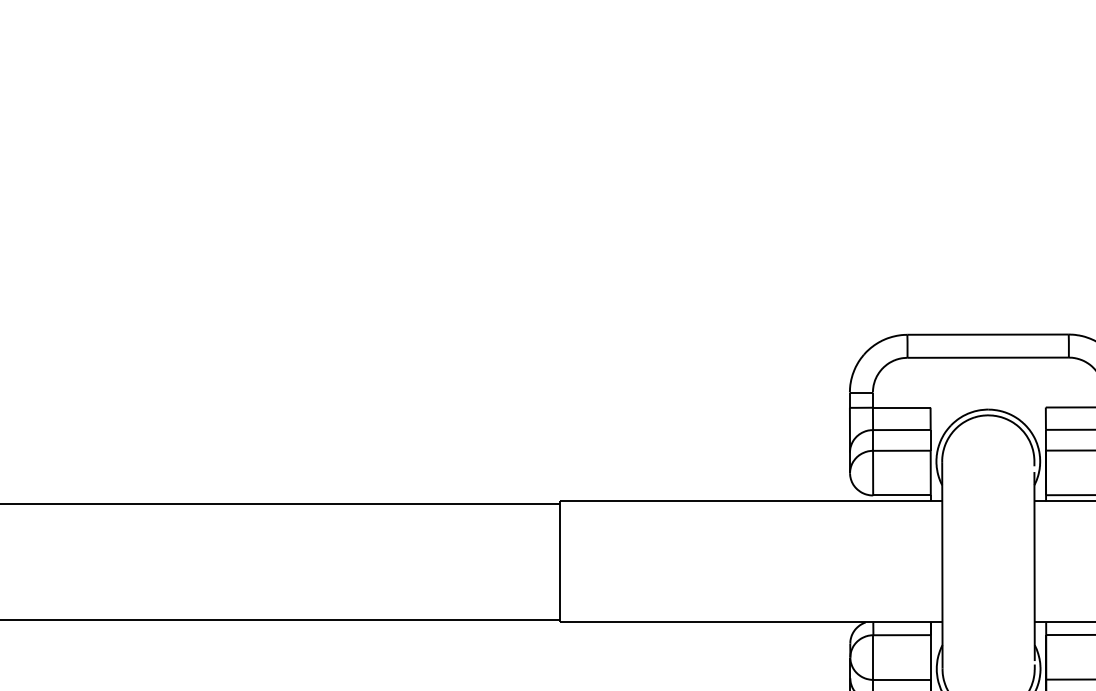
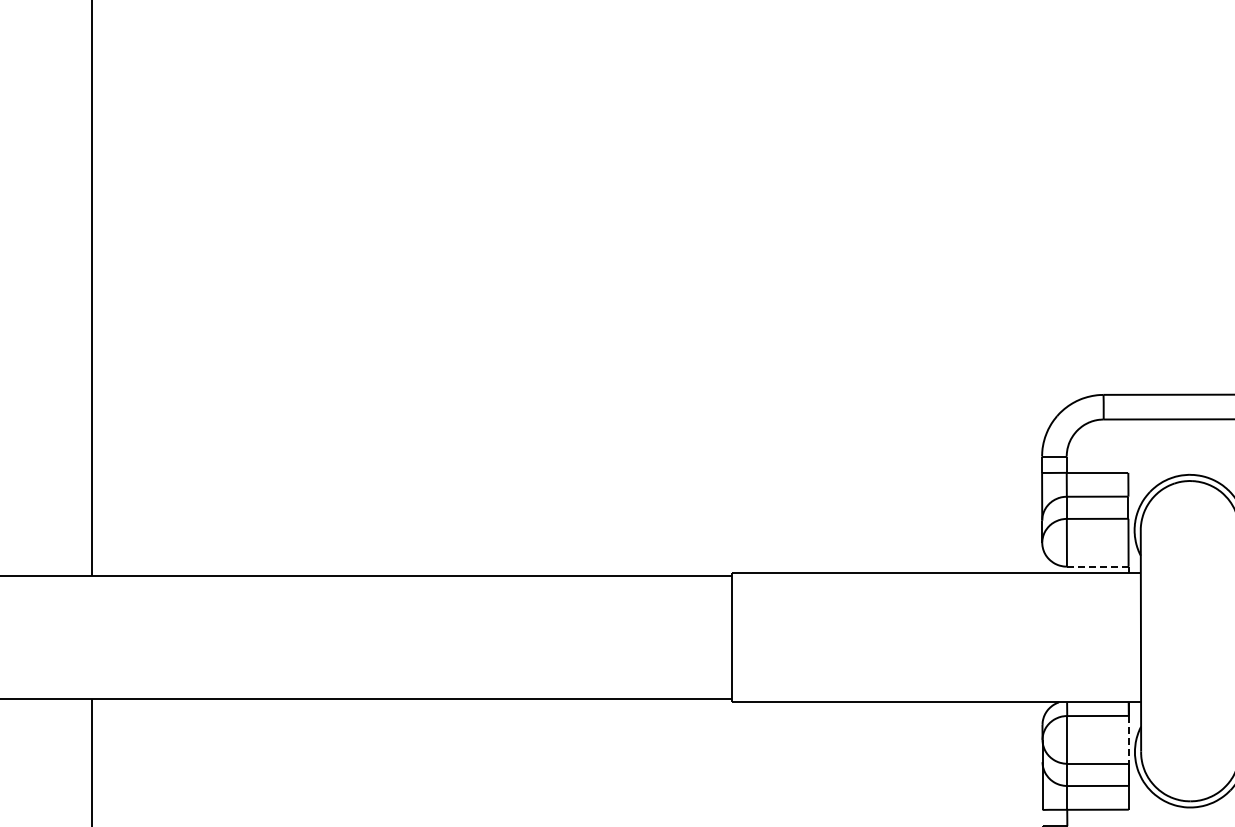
line: (901, 495) -> (1097, 566), solid -> dashed
line: (930, 657) -> (1128, 739), solid -> dashed

